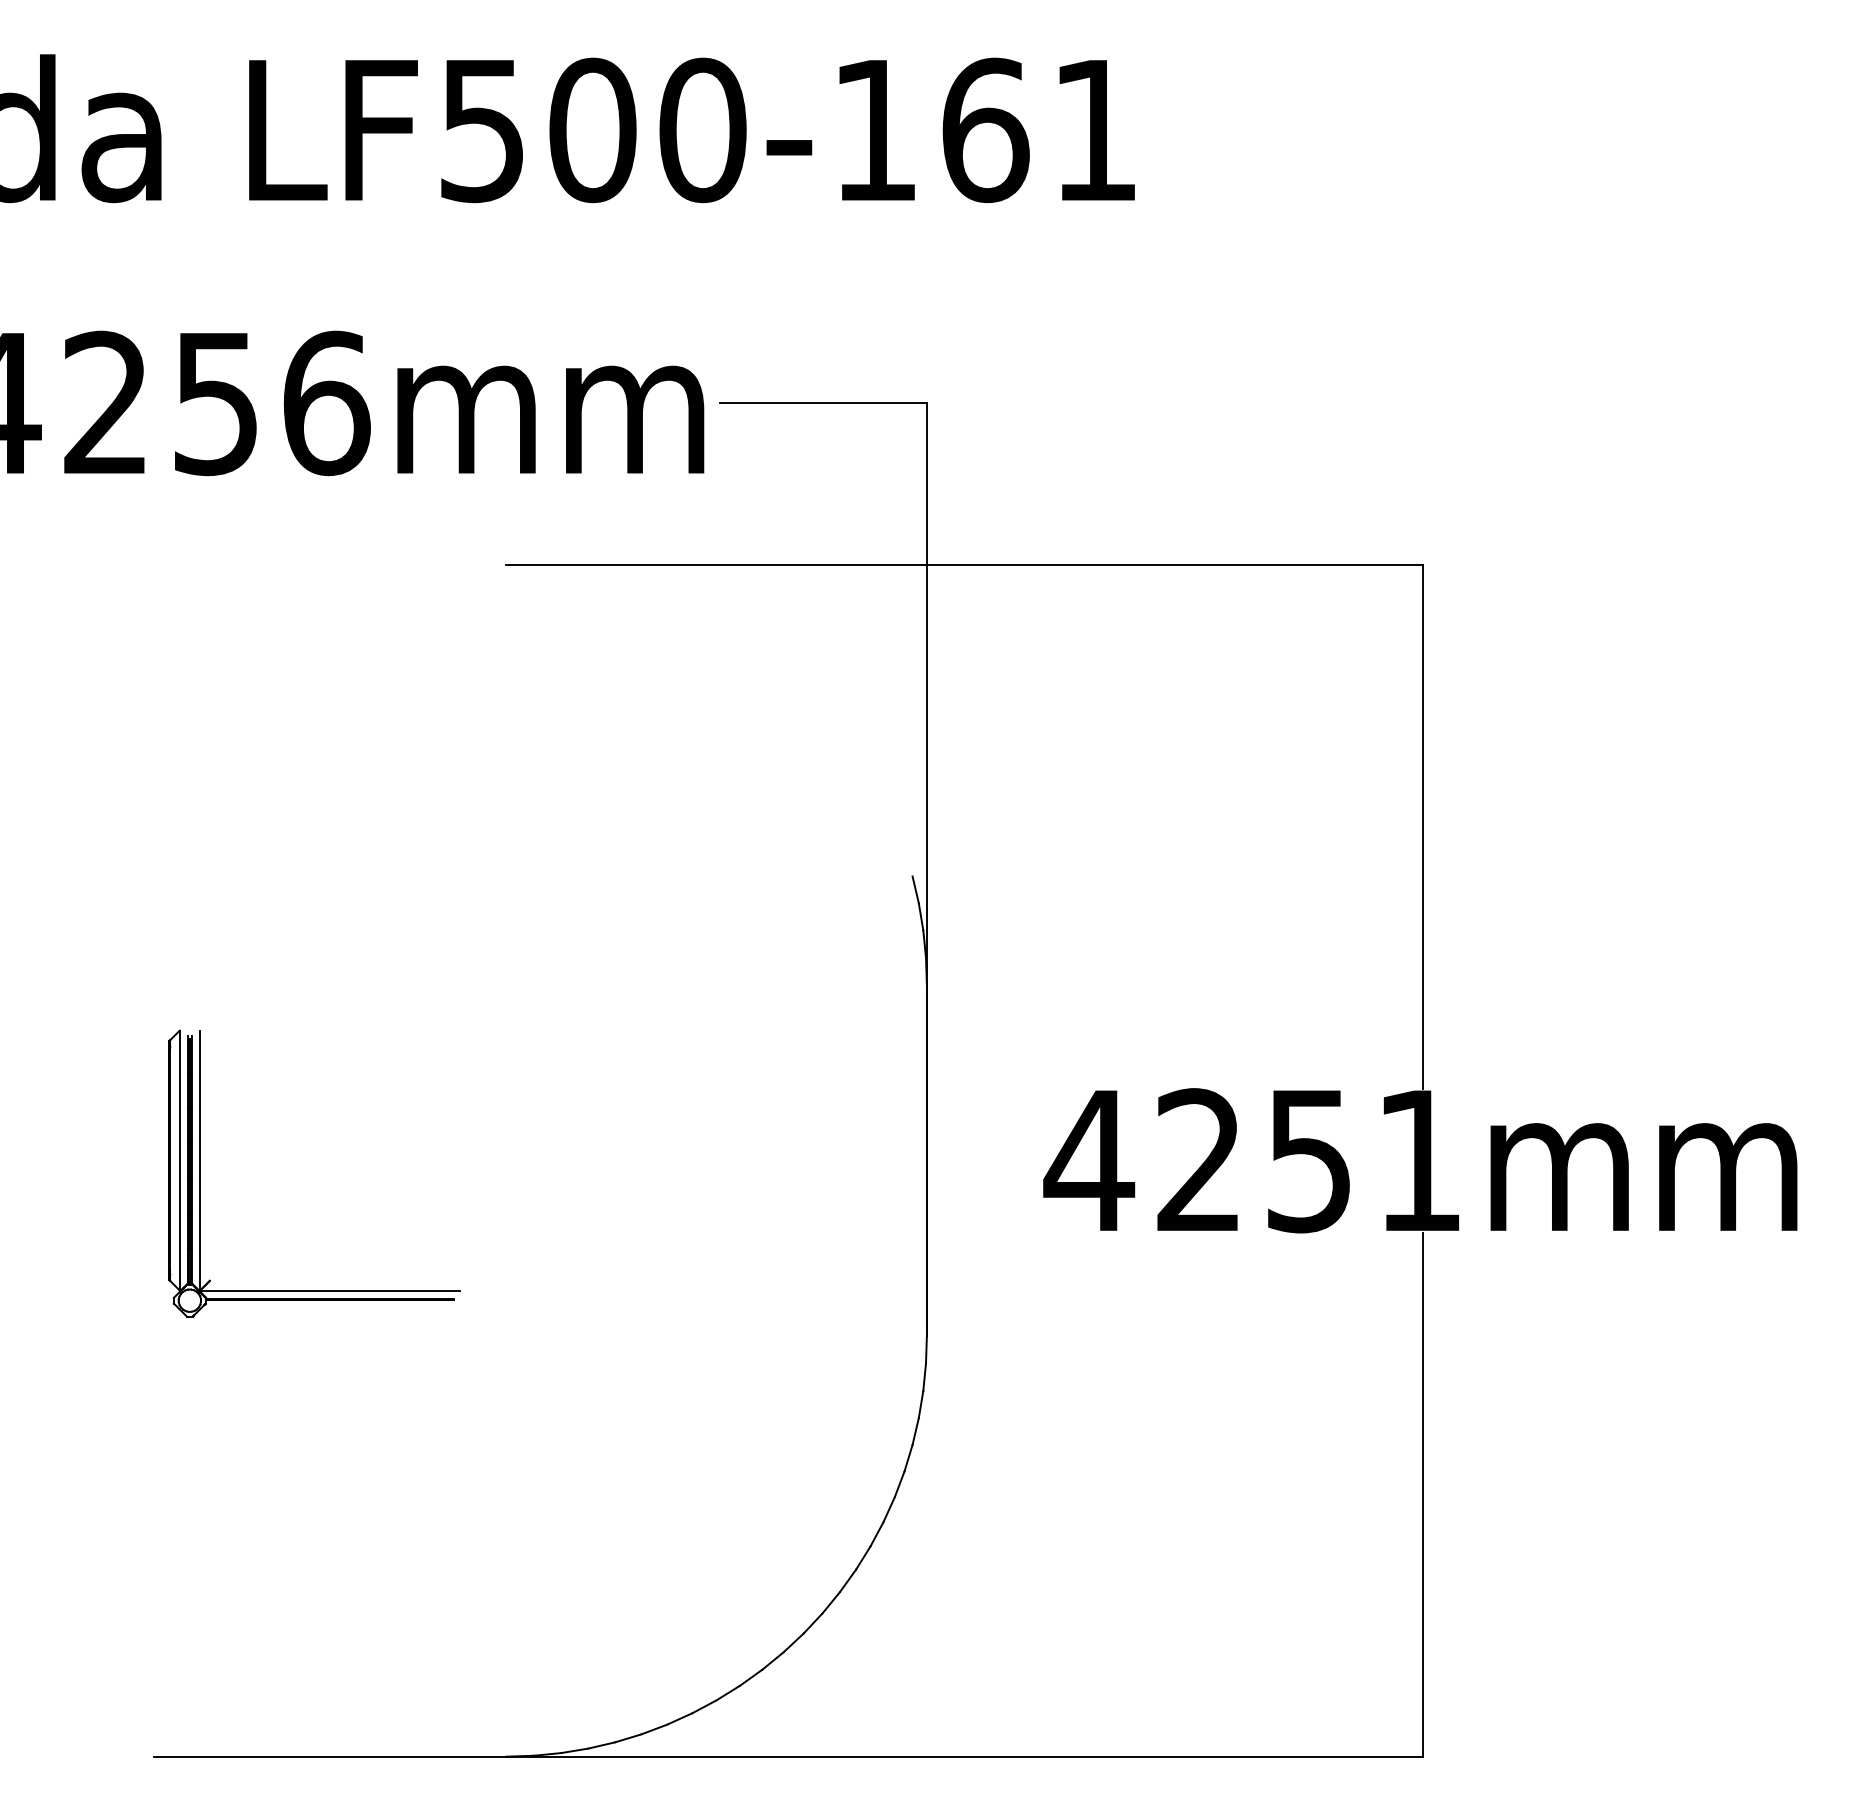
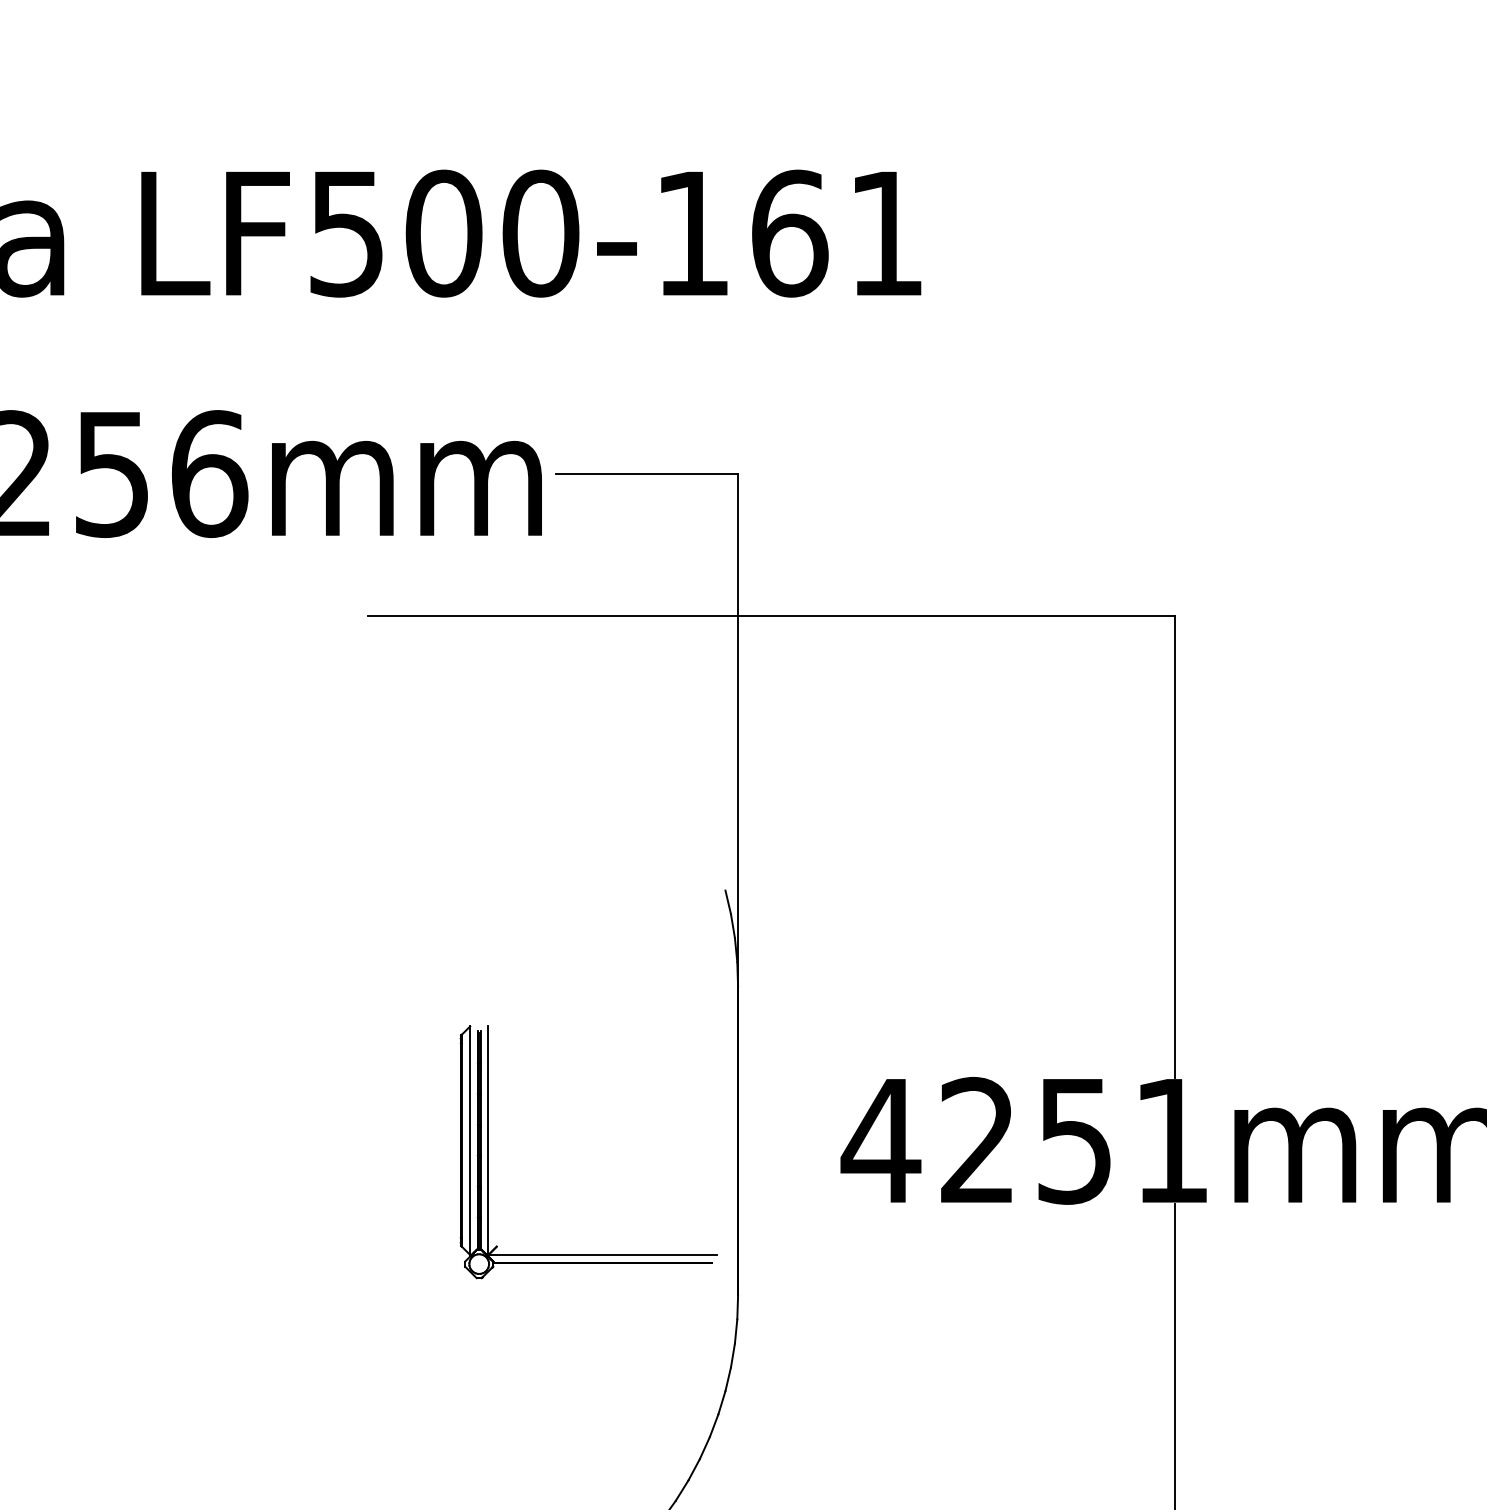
part: (200, 1173) -> (488, 1152), moved

